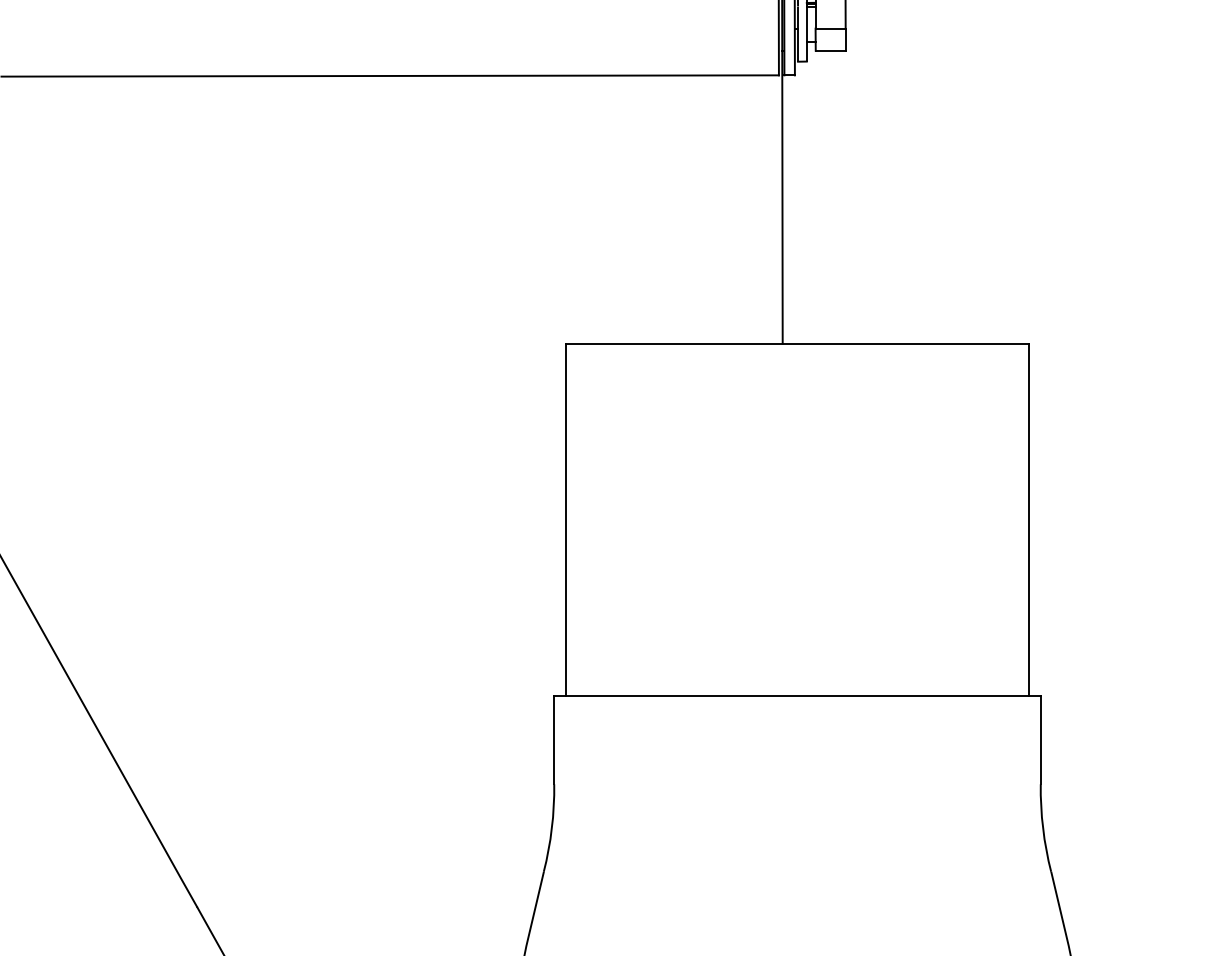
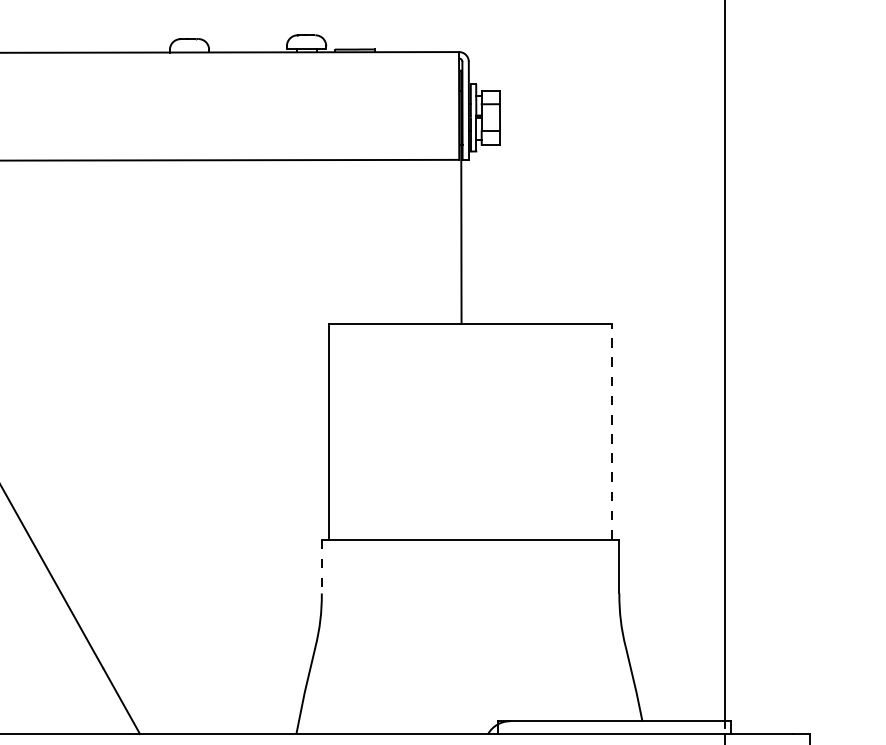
line: (1029, 519) -> (612, 431), solid -> dashed
line: (553, 740) -> (321, 566), solid -> dashed

